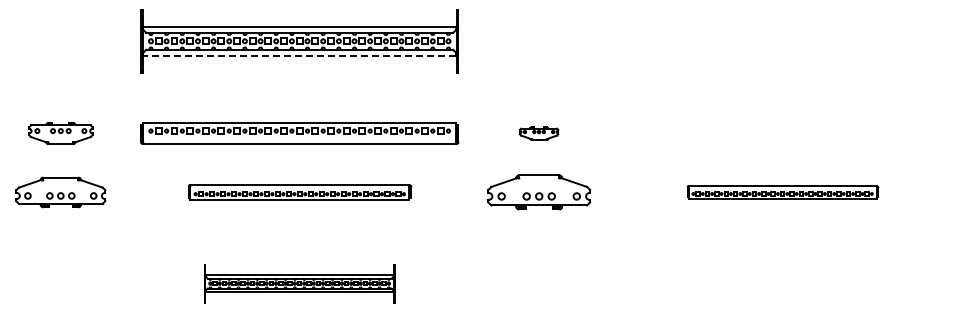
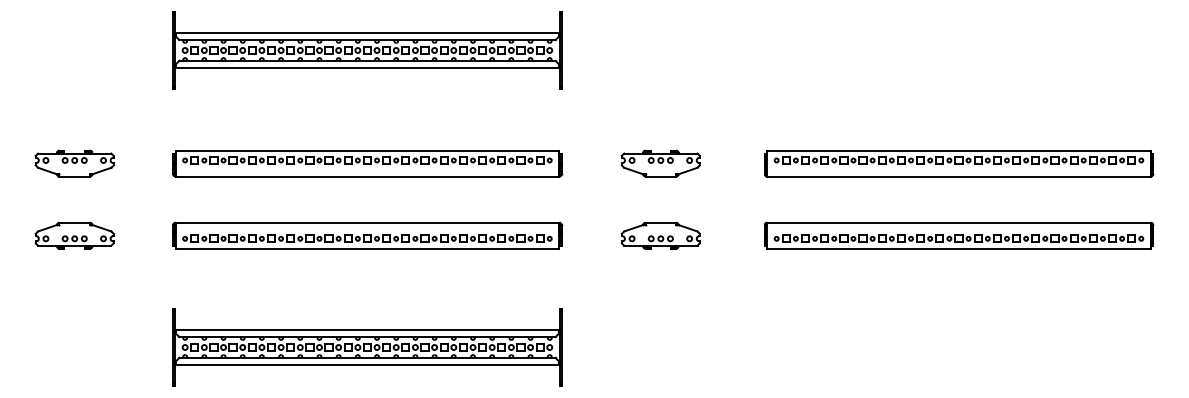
line: (299, 55) -> (367, 67), dashed -> solid
part: (538, 133) -> (660, 163), size x1.67
part: (782, 133) -> (959, 163), added
part: (60, 192) -> (74, 235), size x0.71
part: (299, 192) -> (367, 235), size x1.43
part: (538, 192) -> (660, 235), size x0.62
part: (782, 192) -> (959, 235), size x1.67
part: (299, 283) -> (367, 347), size x1.67

